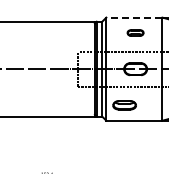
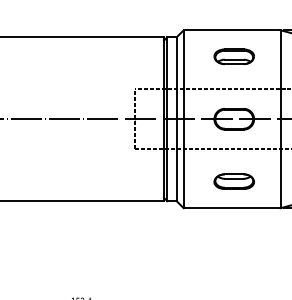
line: (133, 17) -> (230, 30), dashed -> solid
part: (135, 32) -> (234, 55), size x1.43
part: (124, 105) -> (234, 181), moved

